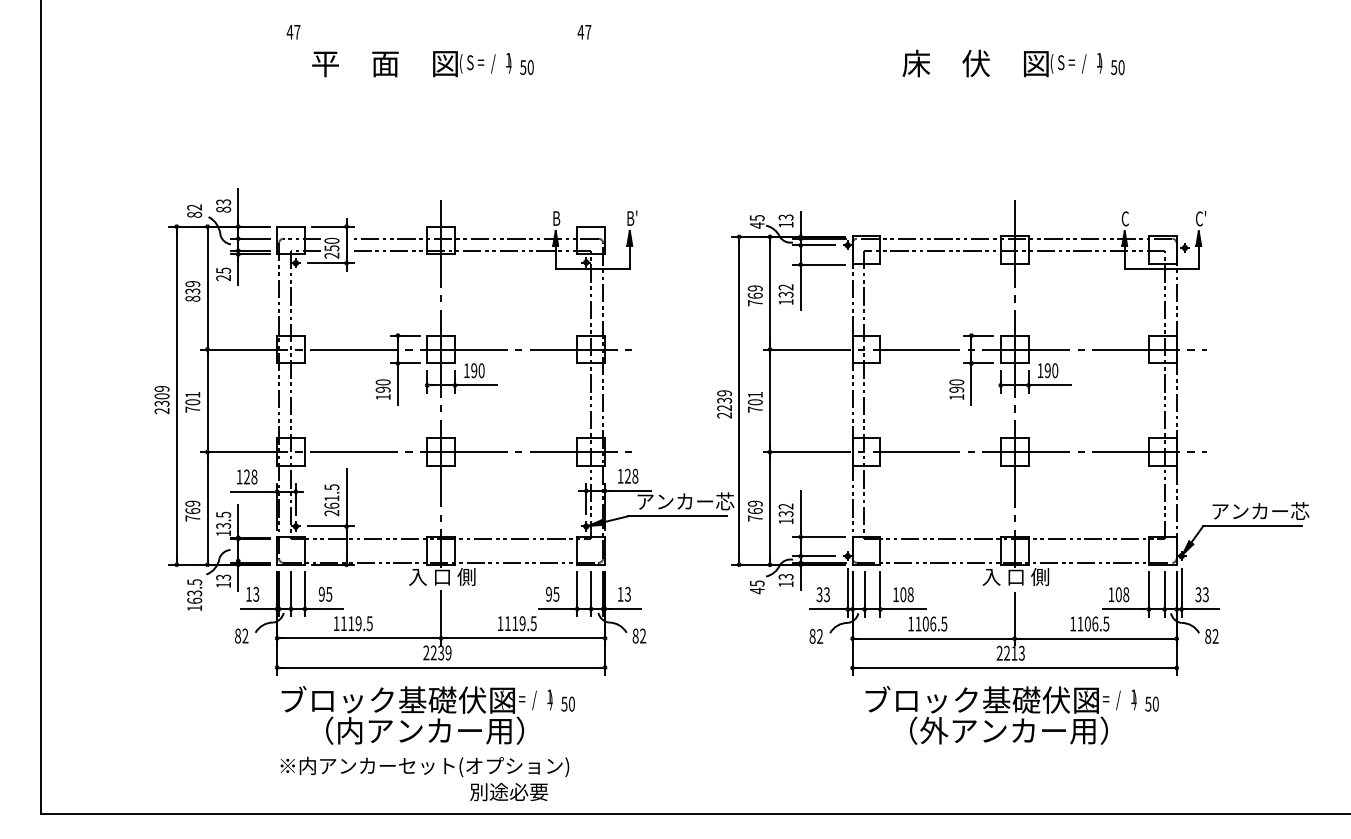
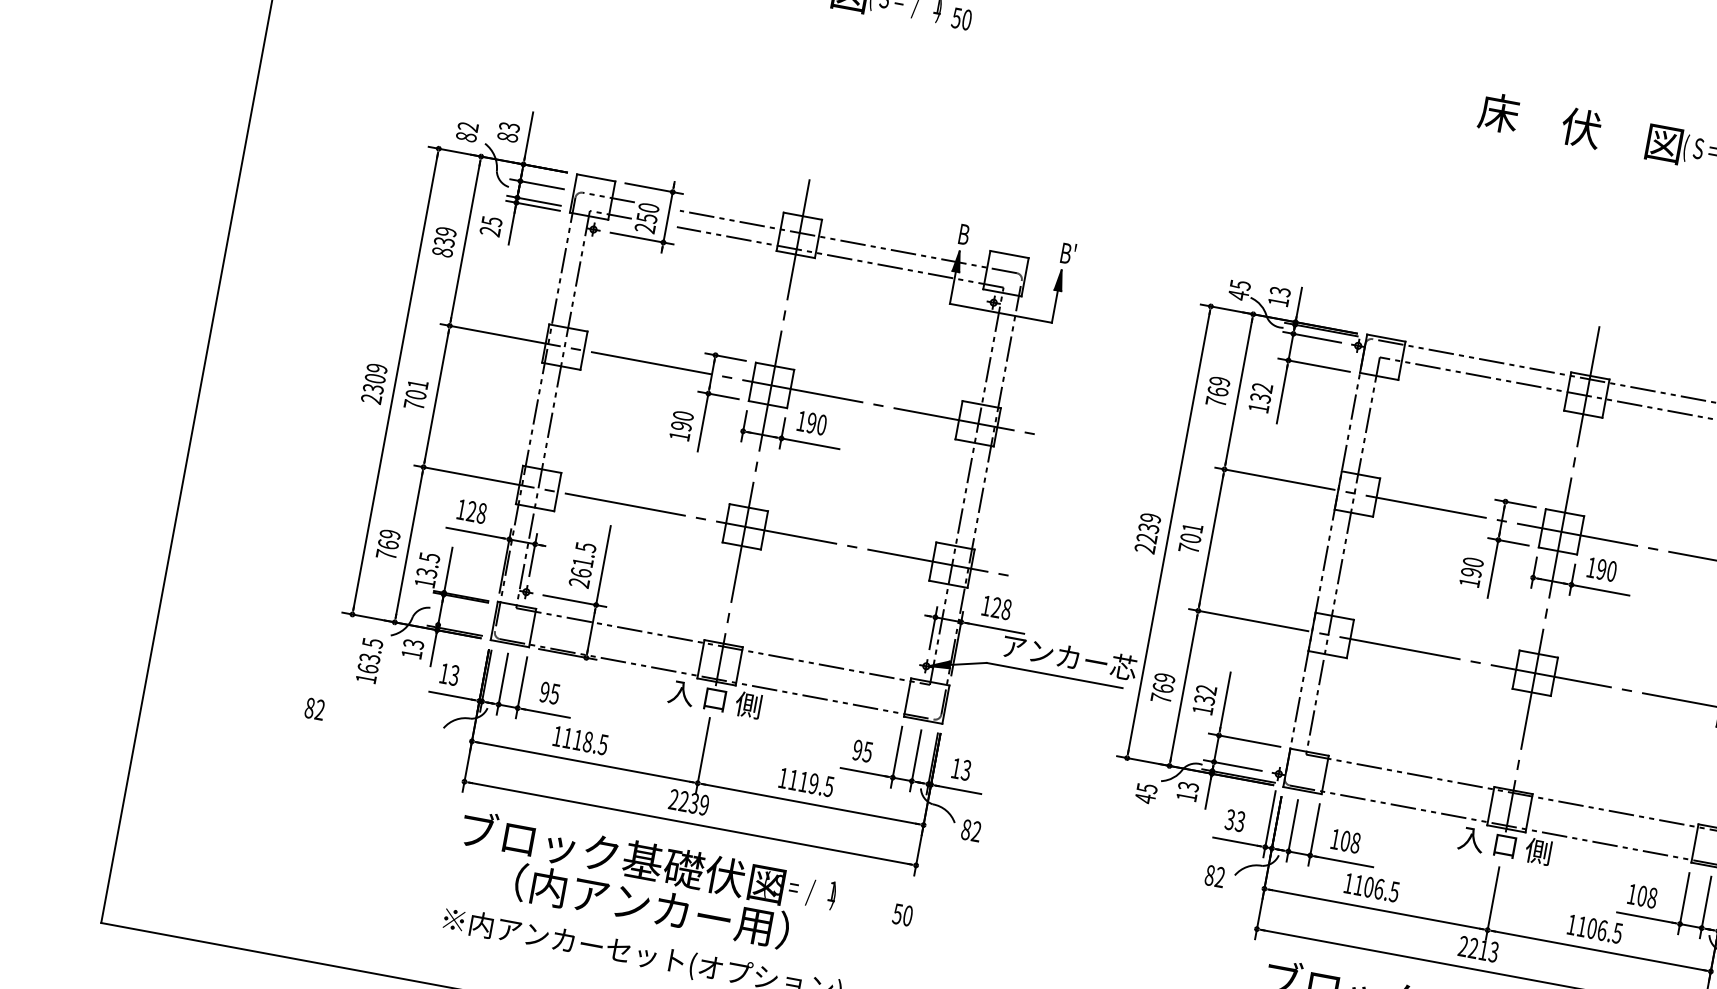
text: (358, 623) -> (587, 741), 1119.5 -> 1118.5
text: (241, 635) -> (314, 708), moved
text: (567, 703) -> (902, 913), moved

